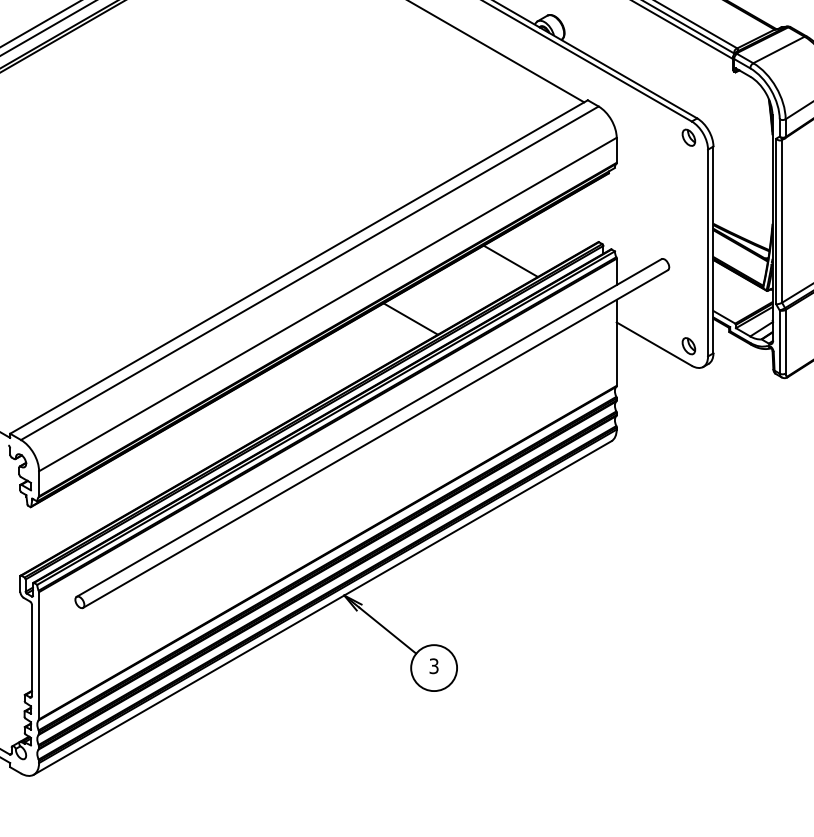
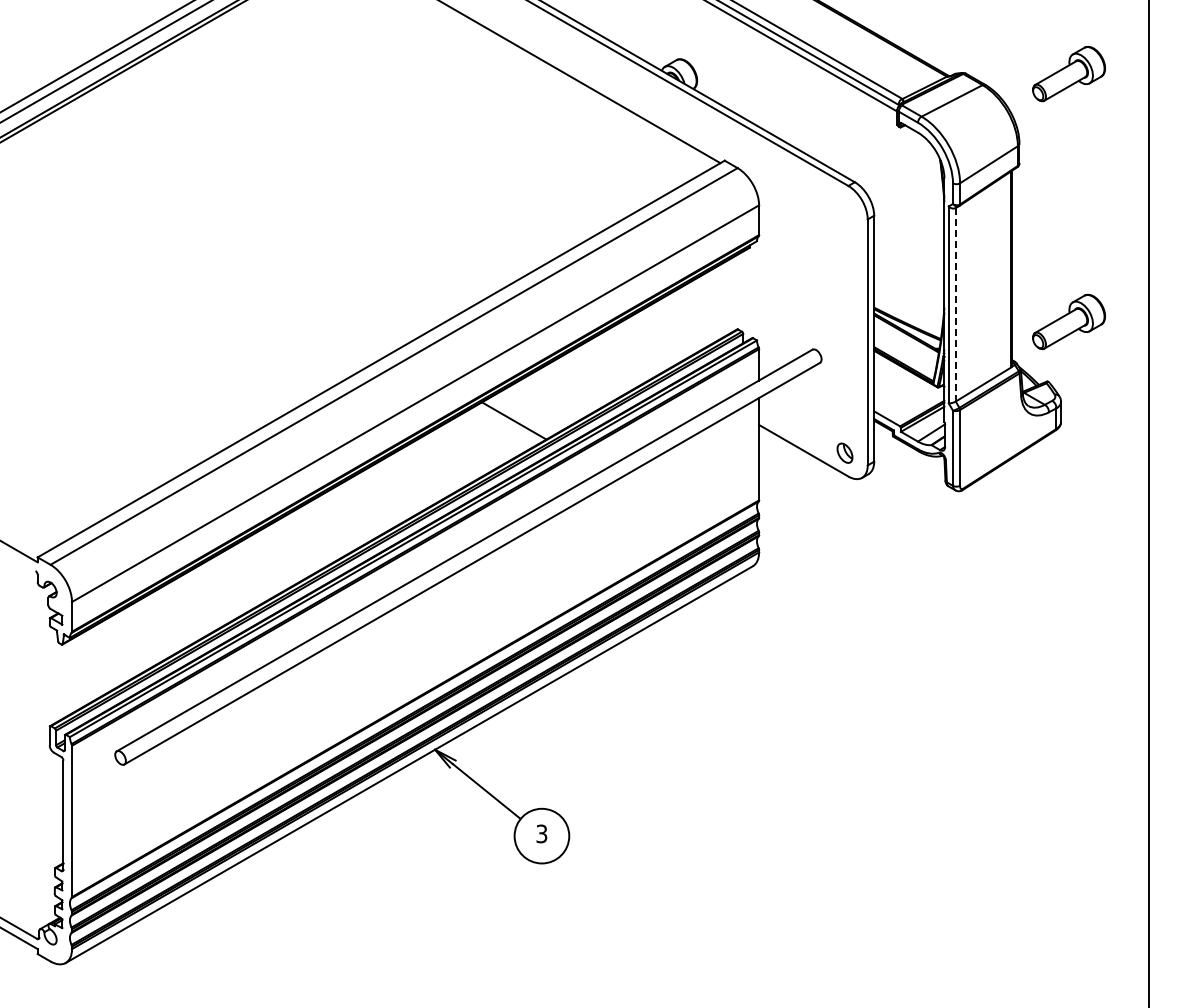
part: (688, 137) -> (844, 204), removed
line: (781, 221) -> (955, 304), solid -> dashed
line: (510, 260) -> (632, 351), removed

